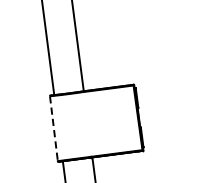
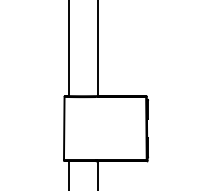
line: (54, 128) -> (64, 128), dashed -> solid

